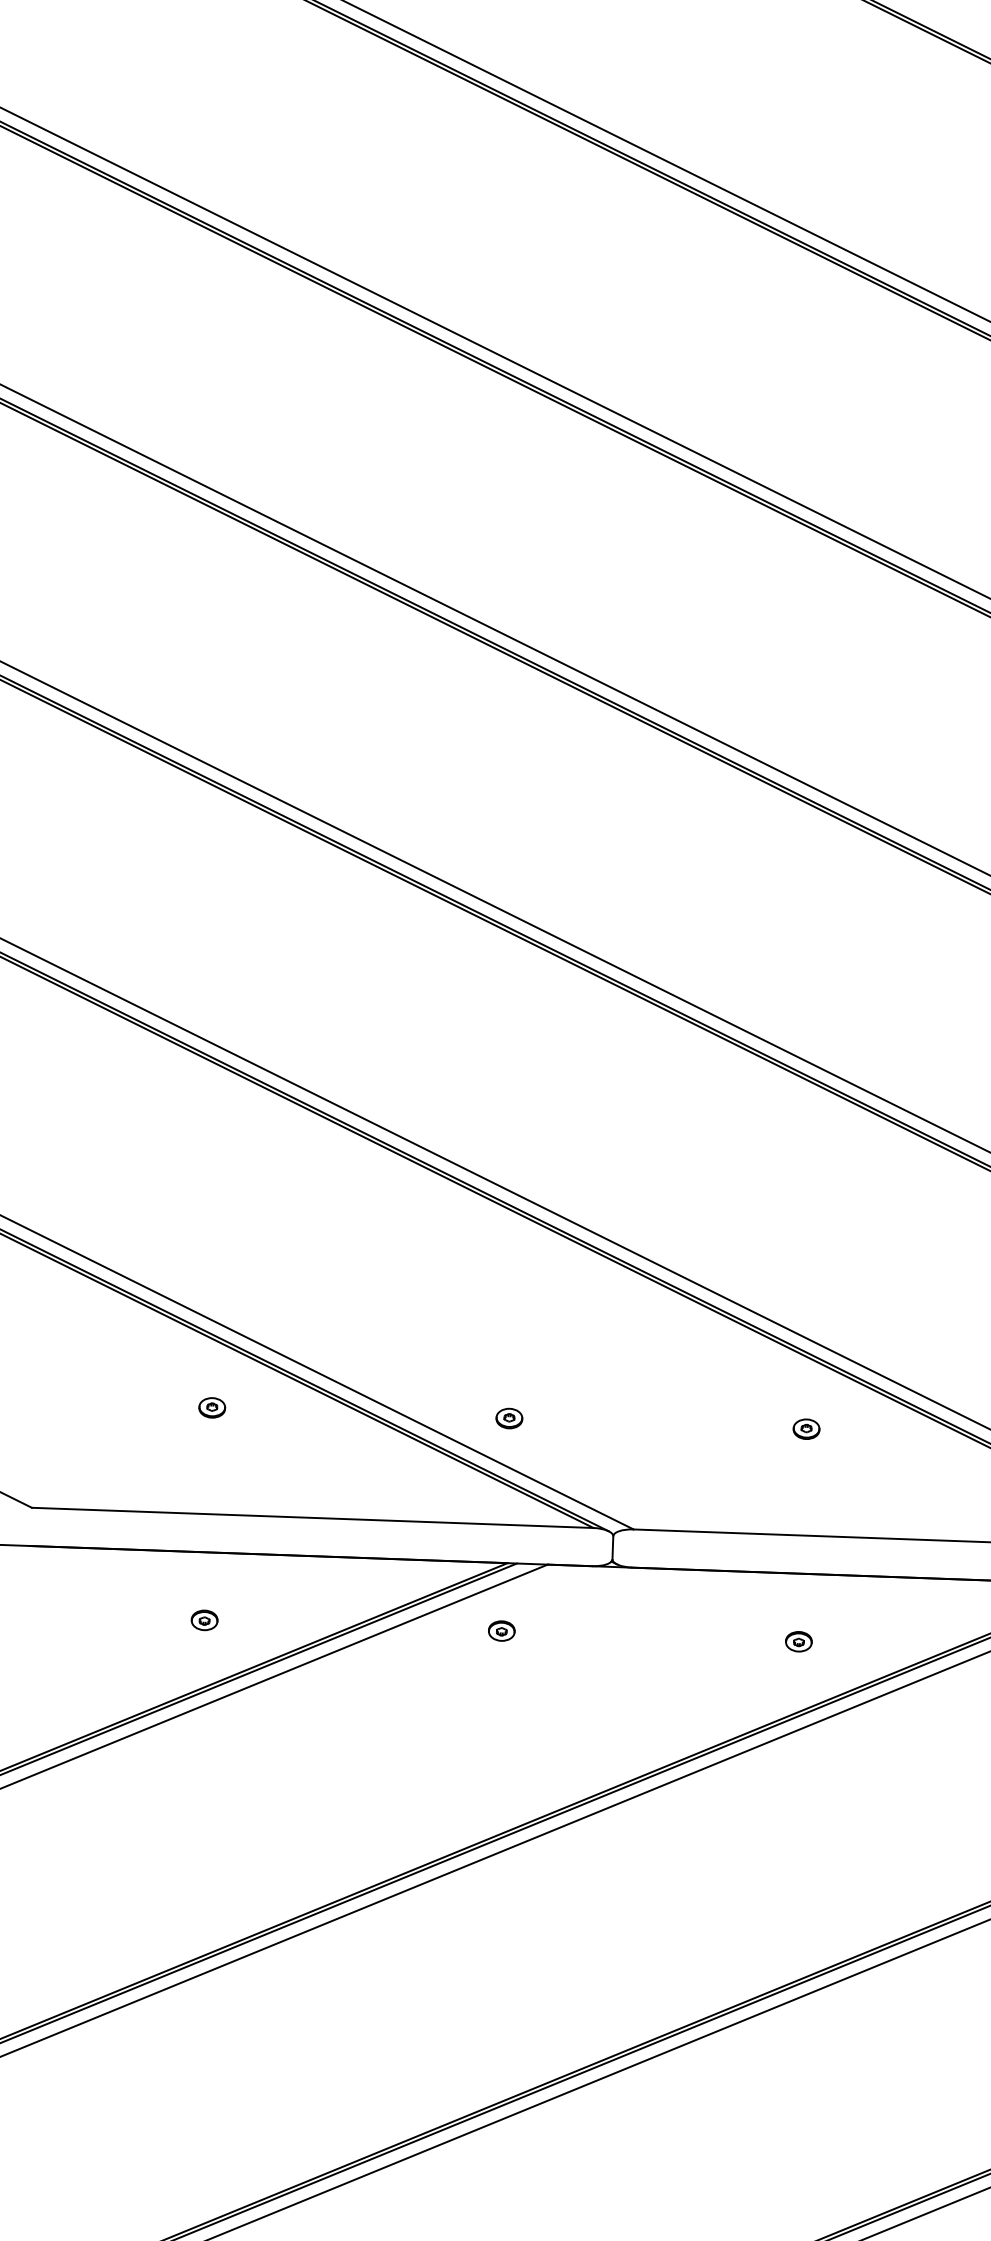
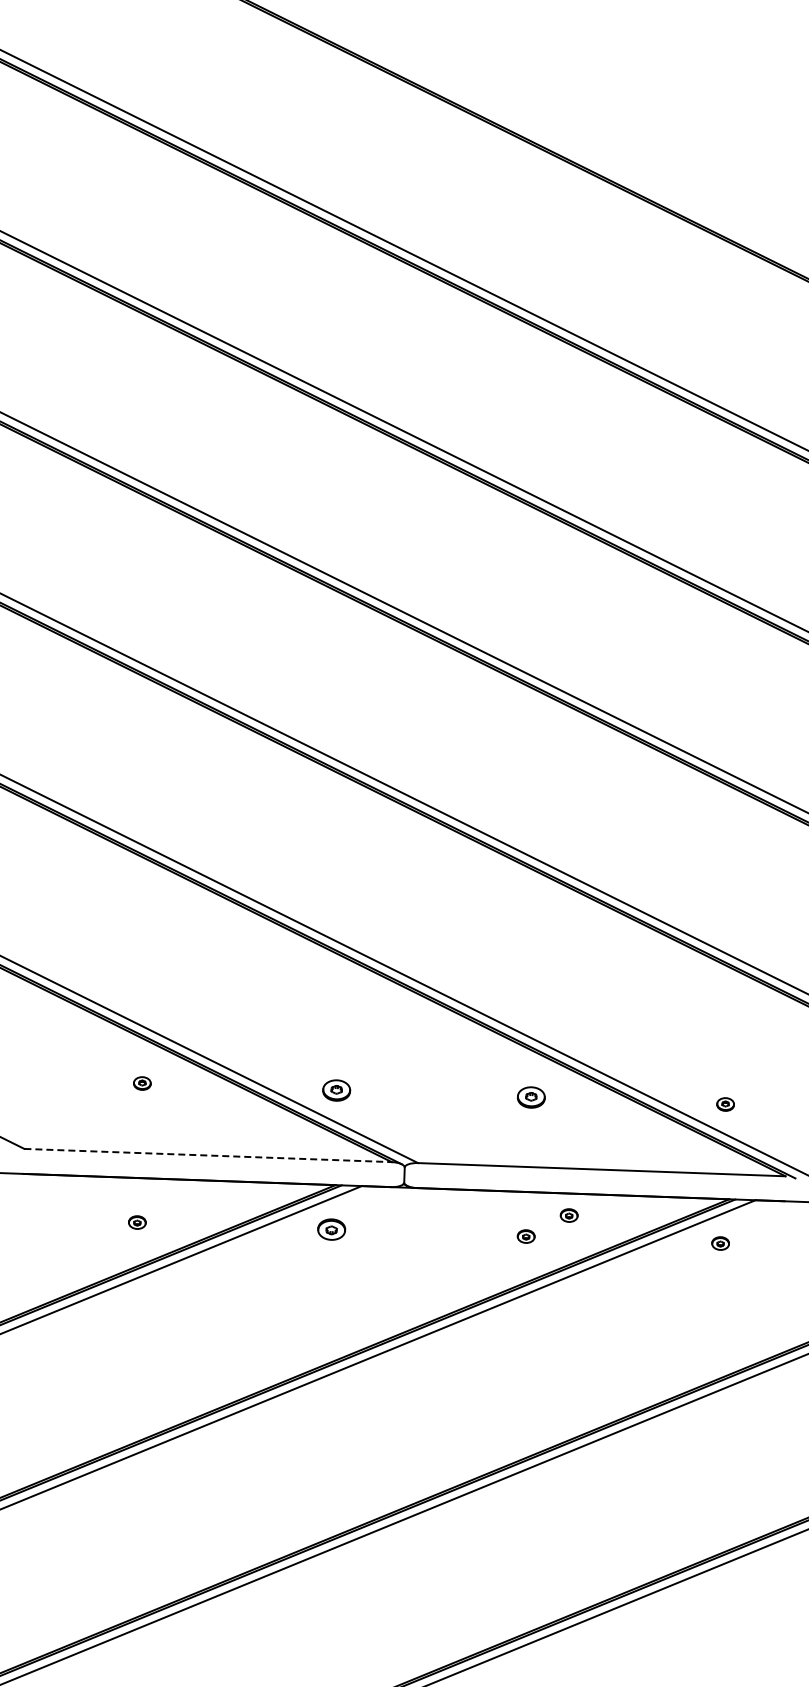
part: (508, 1418) -> (336, 1090), size x1.6
part: (805, 1429) -> (530, 1097), size x1.6
line: (313, 1517) -> (208, 1155), solid -> dashed
part: (863, 1609) -> (568, 1215), added
part: (501, 1630) -> (331, 1229), size x1.6

